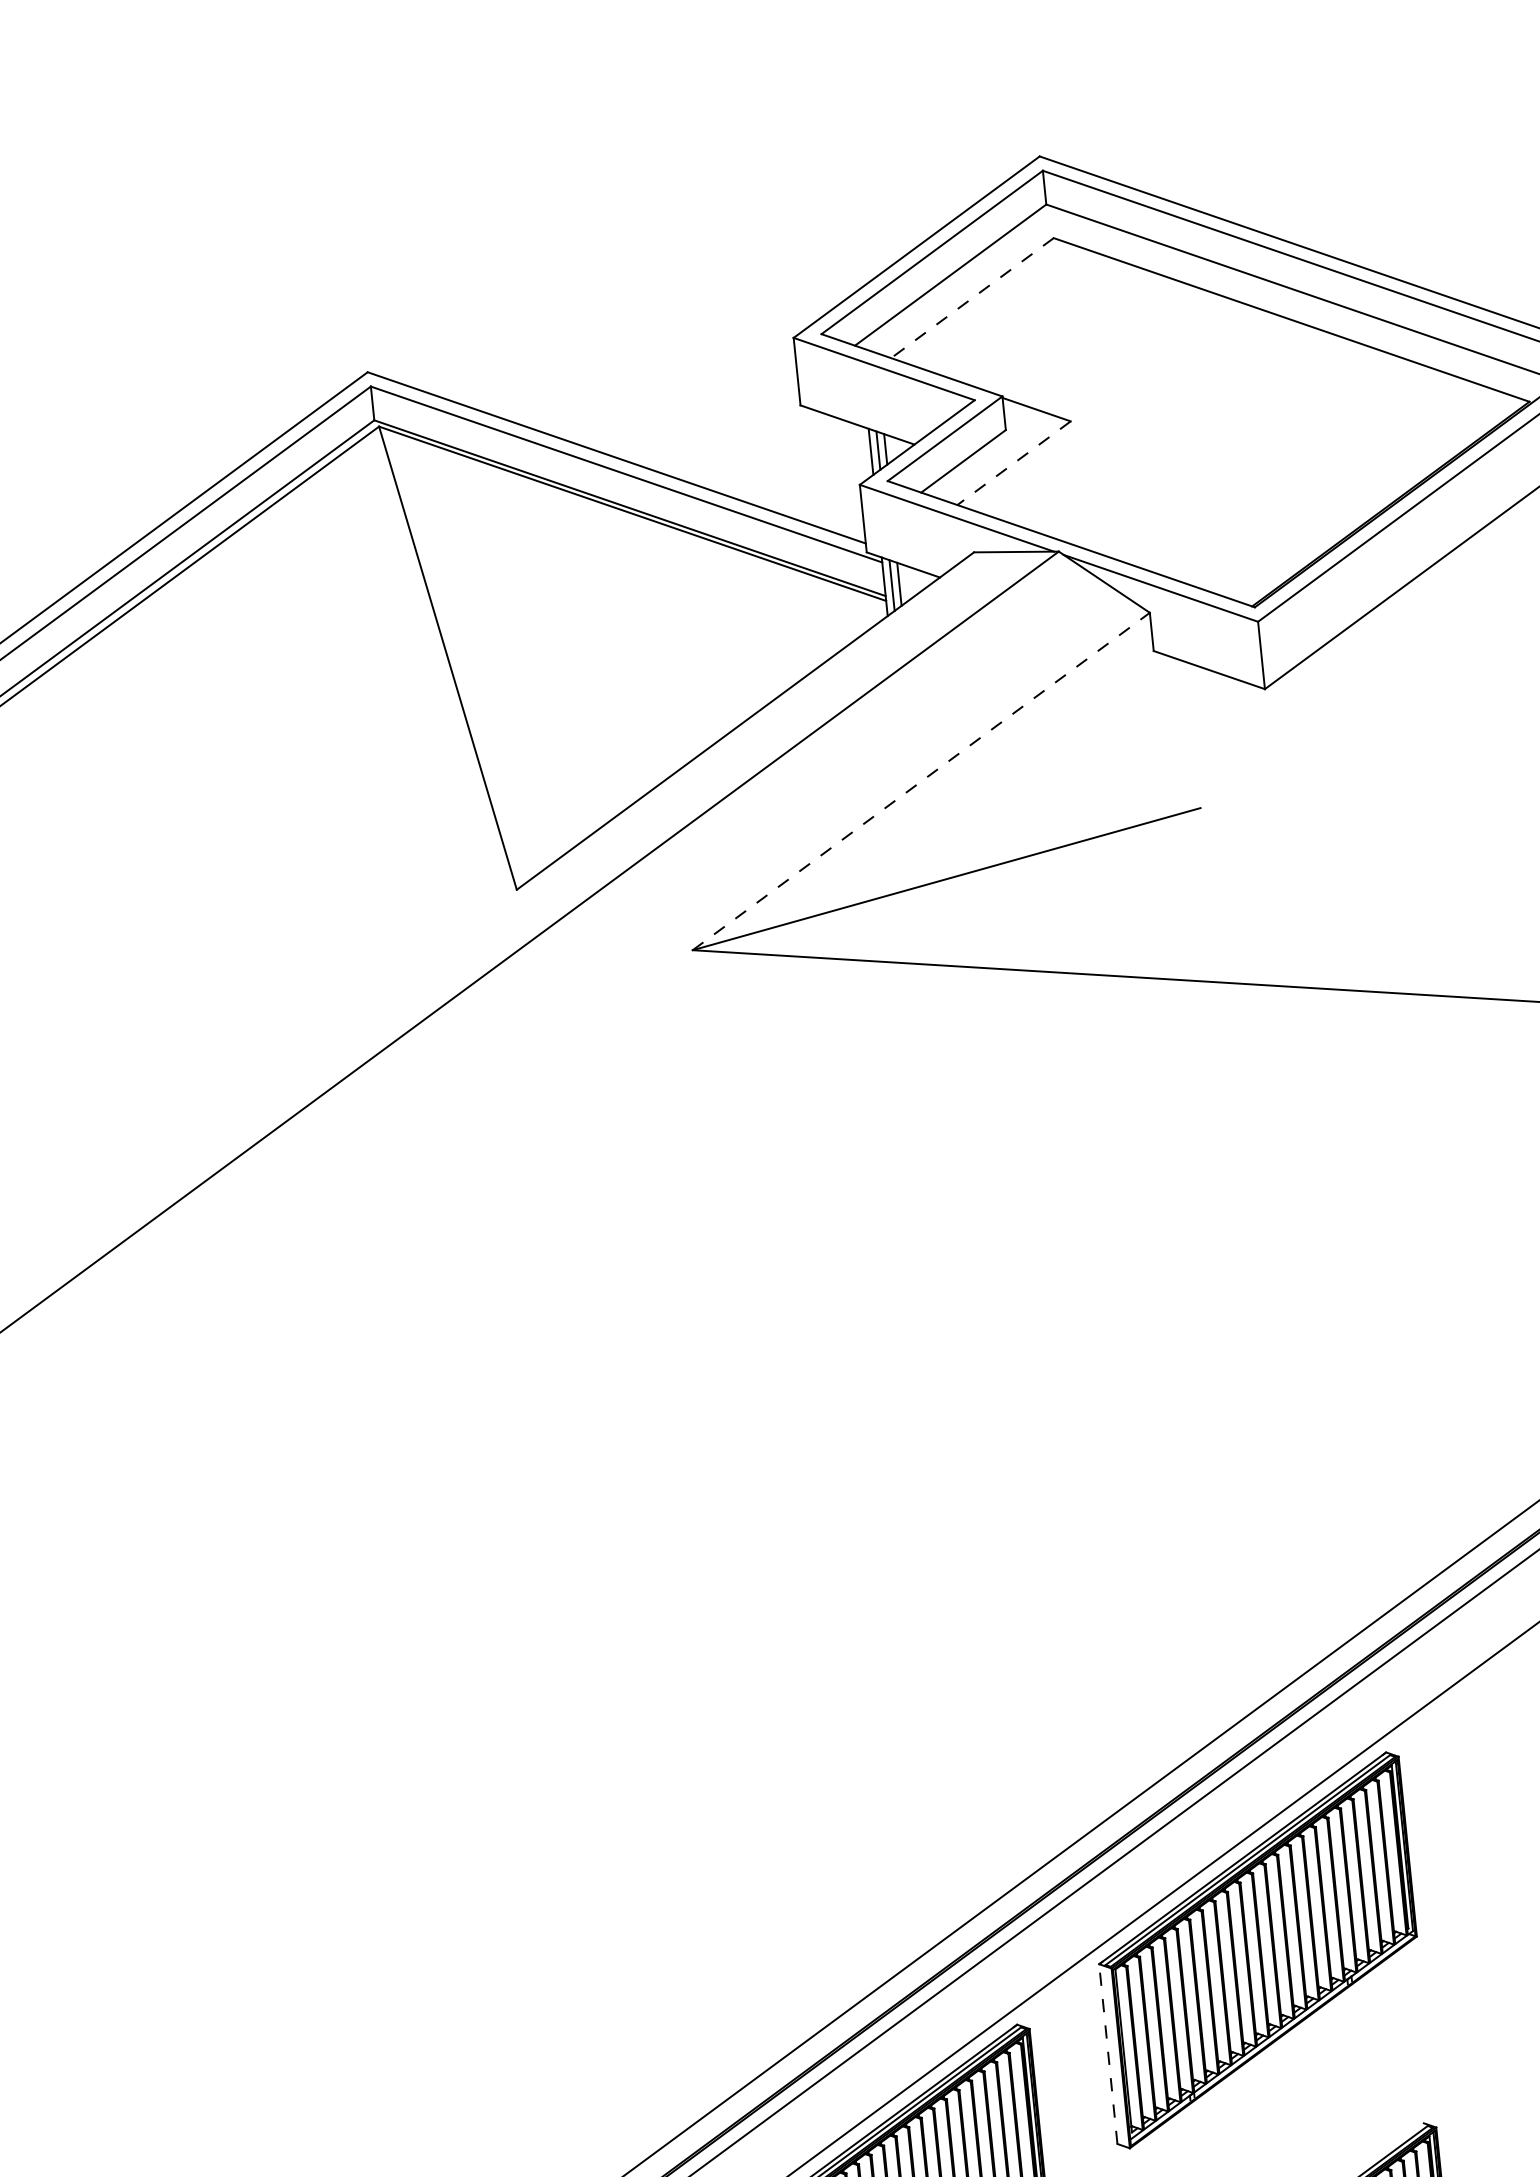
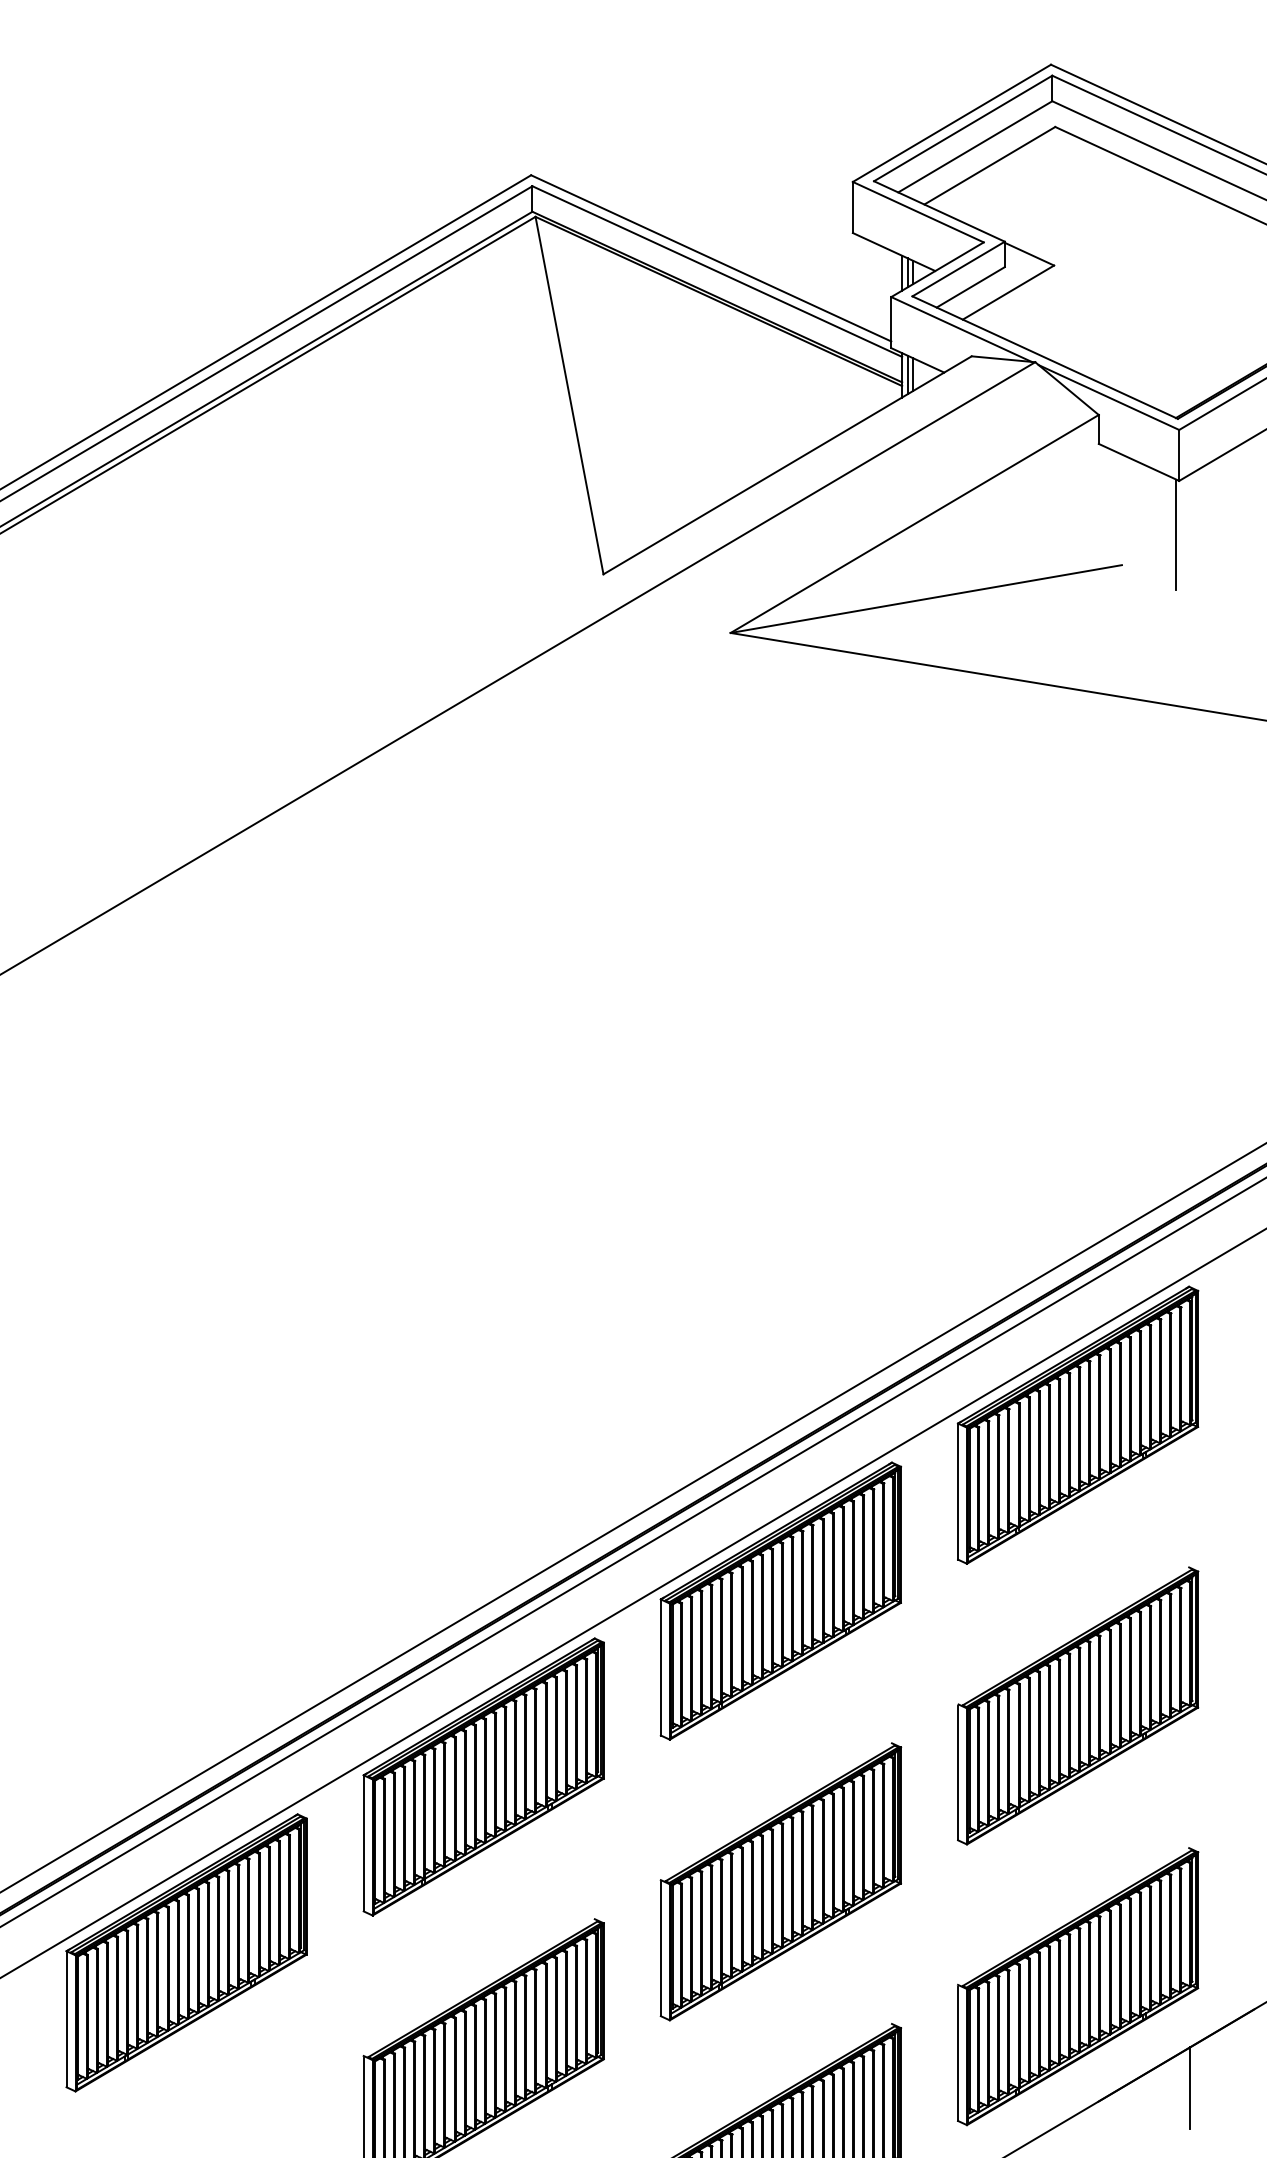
line: (972, 299) -> (989, 166), dashed -> solid
line: (1014, 463) -> (1008, 292), dashed -> solid
line: (1268, 760) -> (1176, 534), added
line: (920, 780) -> (914, 523), dashed -> solid
line: (1108, 2053) -> (958, 1491), dashed -> solid

